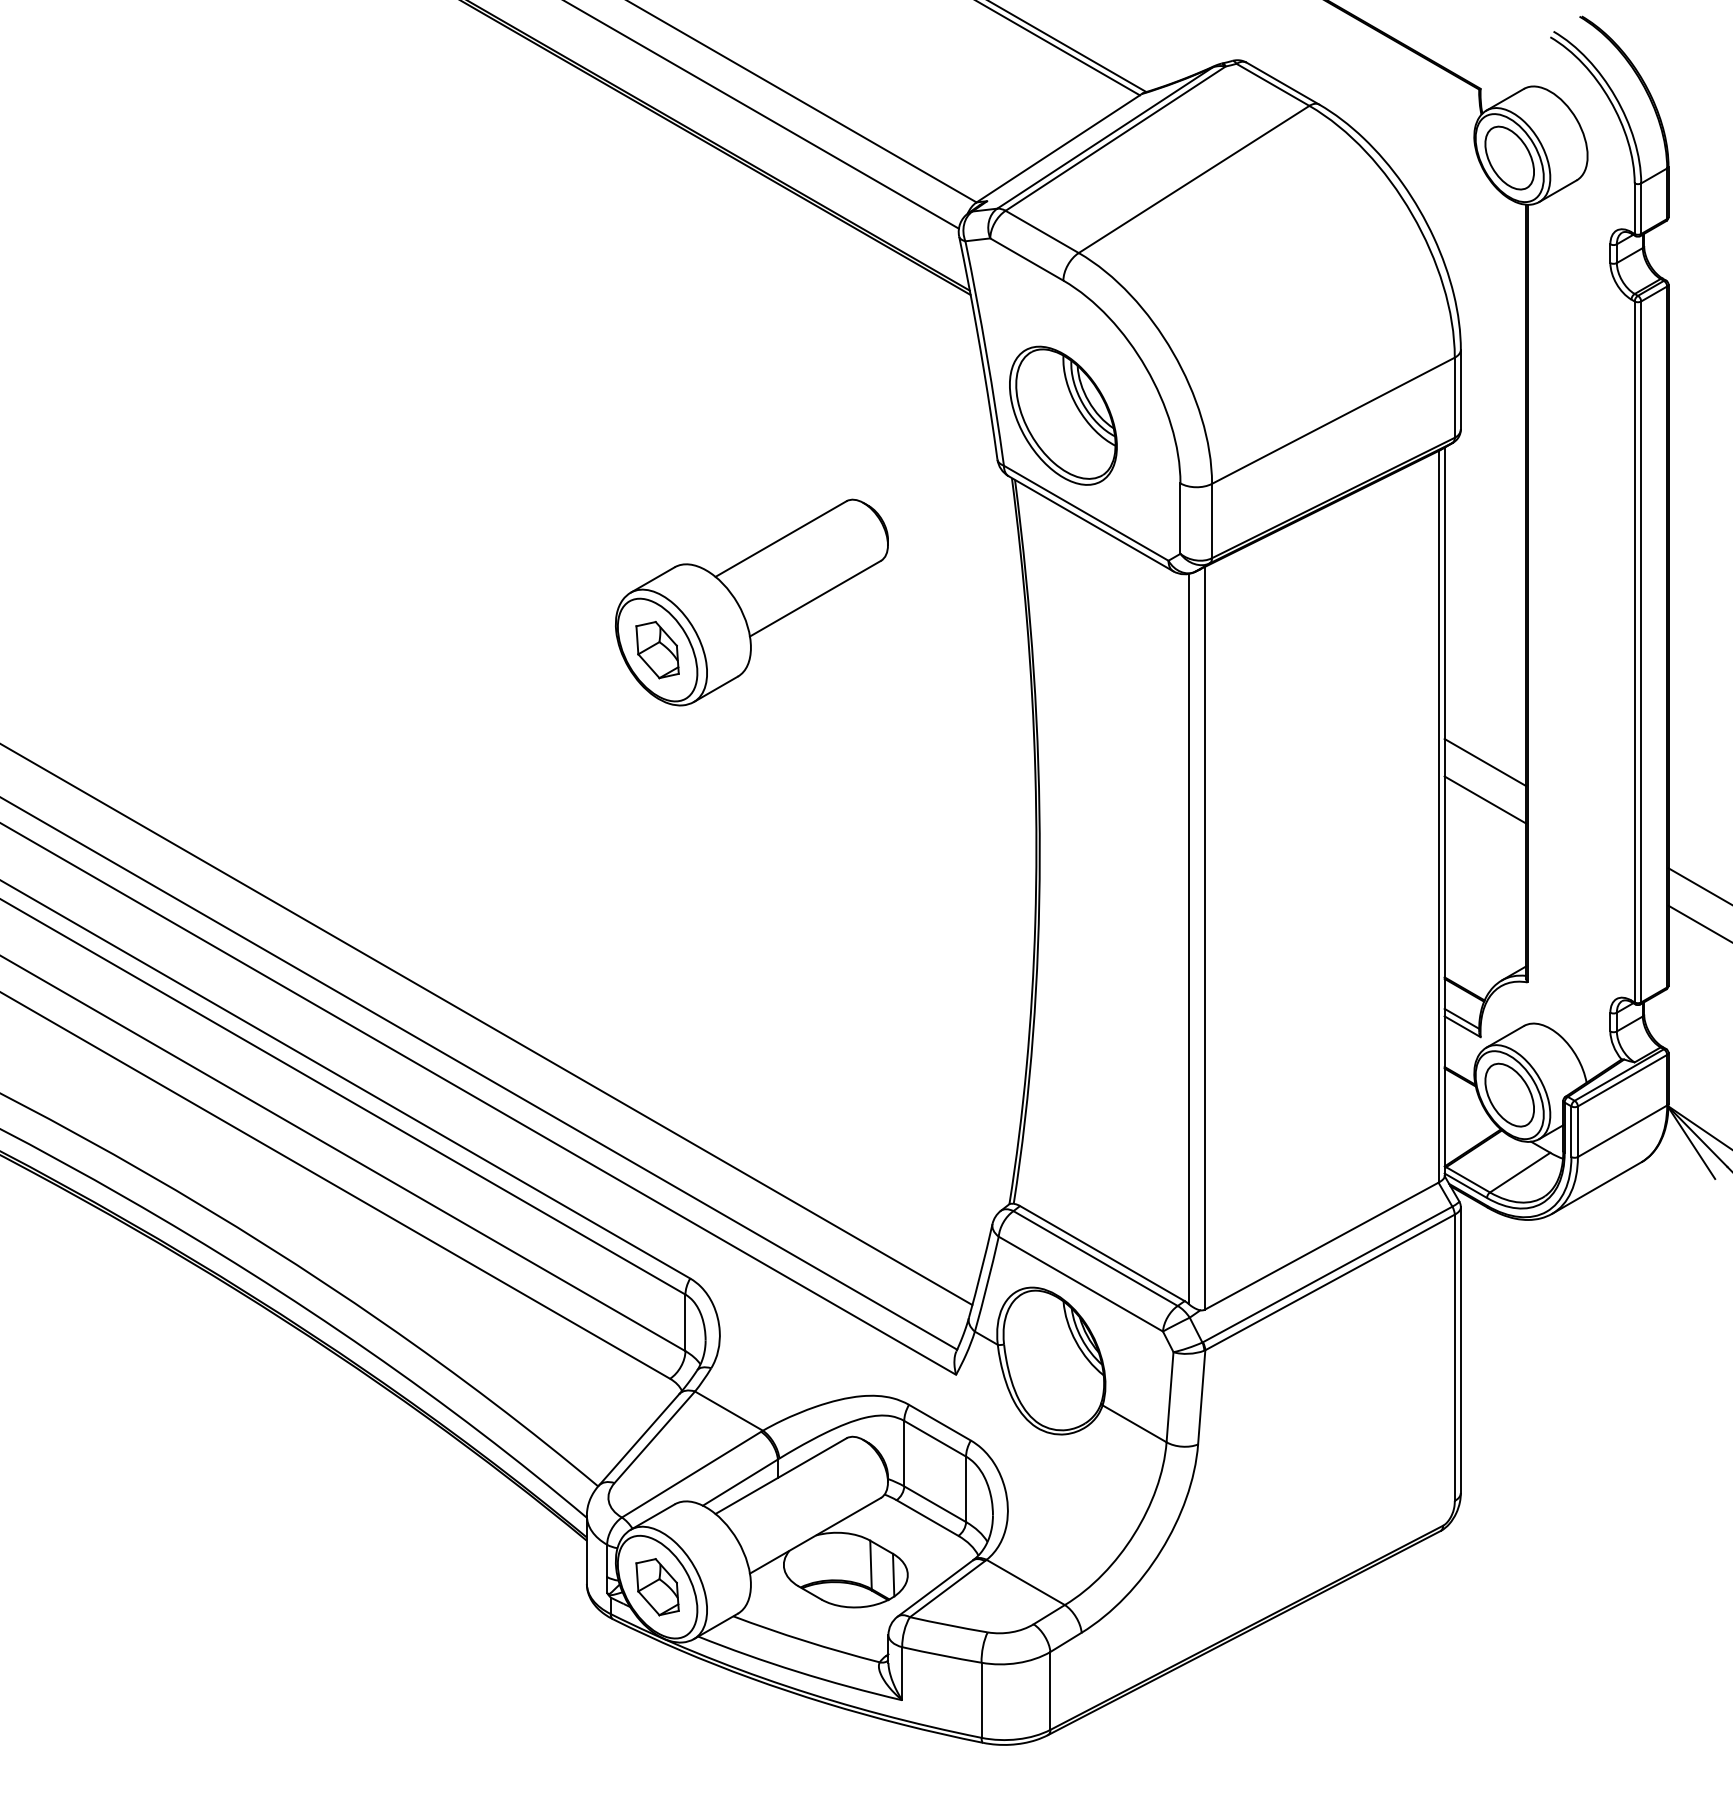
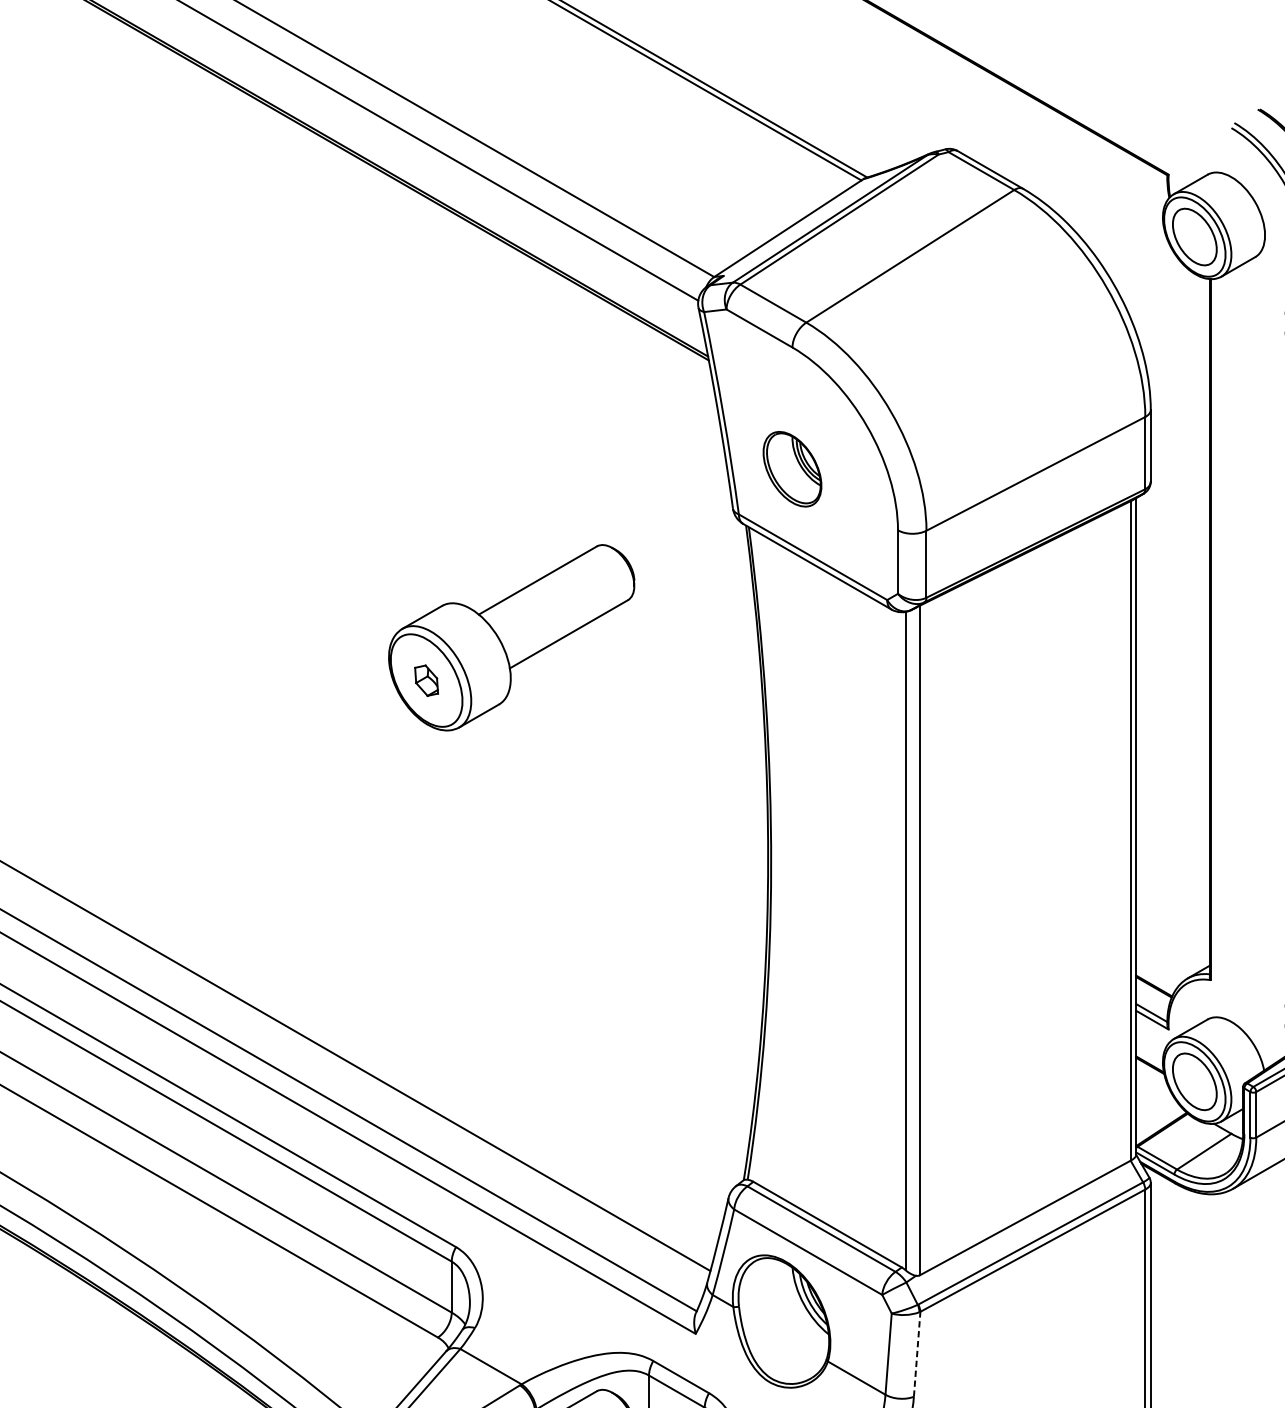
part: (1063, 415) -> (792, 469), size x0.6
part: (657, 650) -> (426, 680), size x0.6
line: (1485, 762) -> (1172, 781), removed
line: (1485, 799) -> (1172, 815), removed
line: (1201, 1396) -> (916, 1353), solid -> dashed

